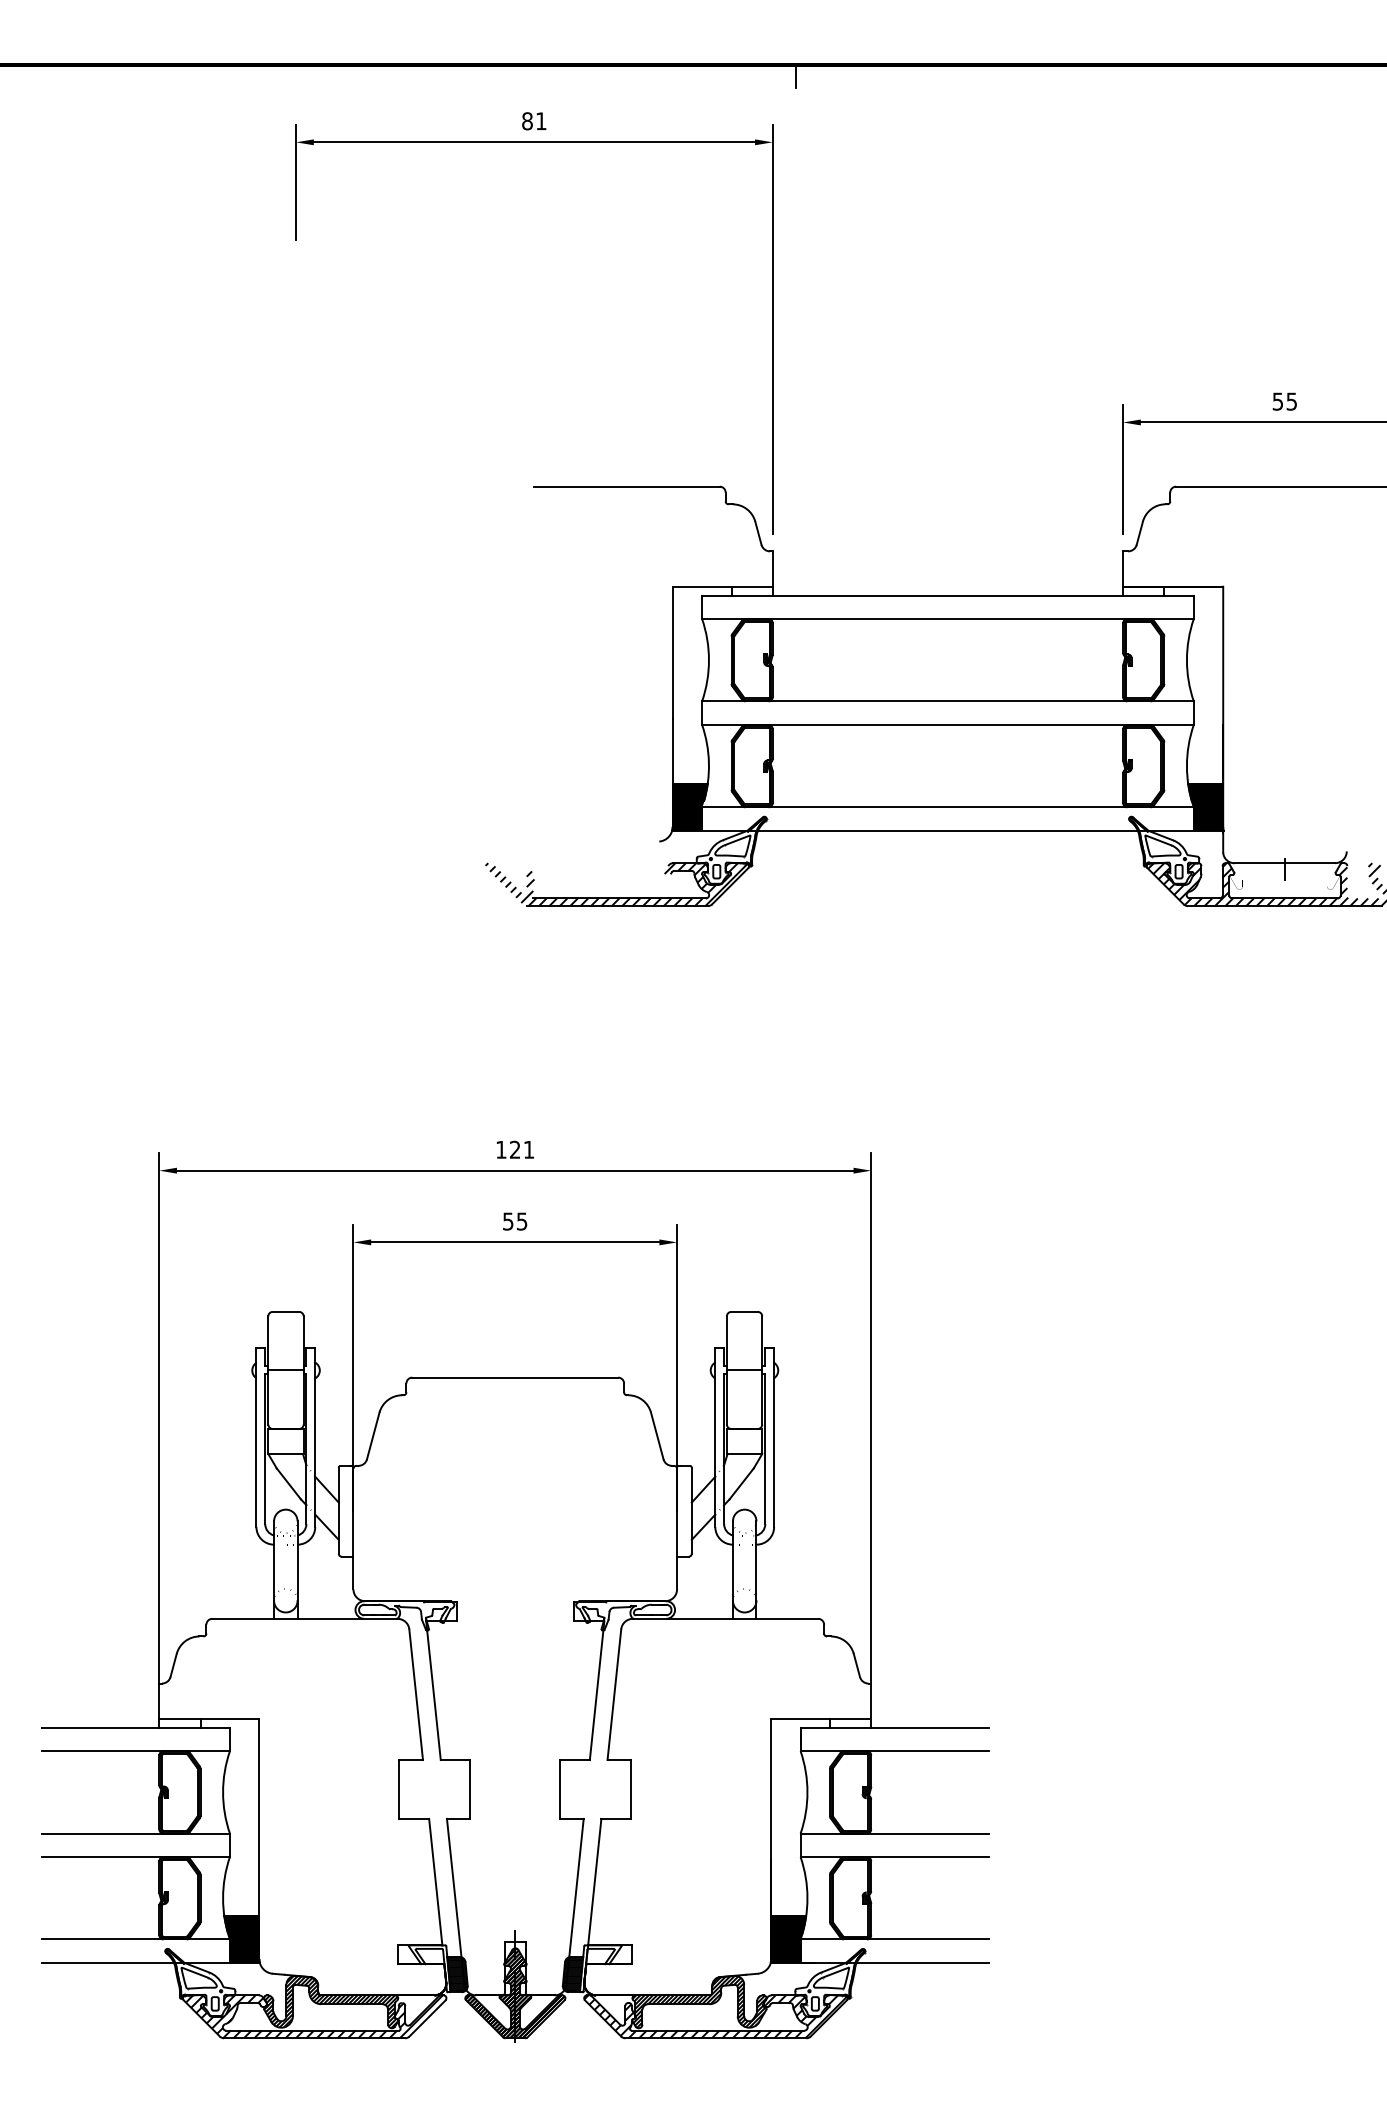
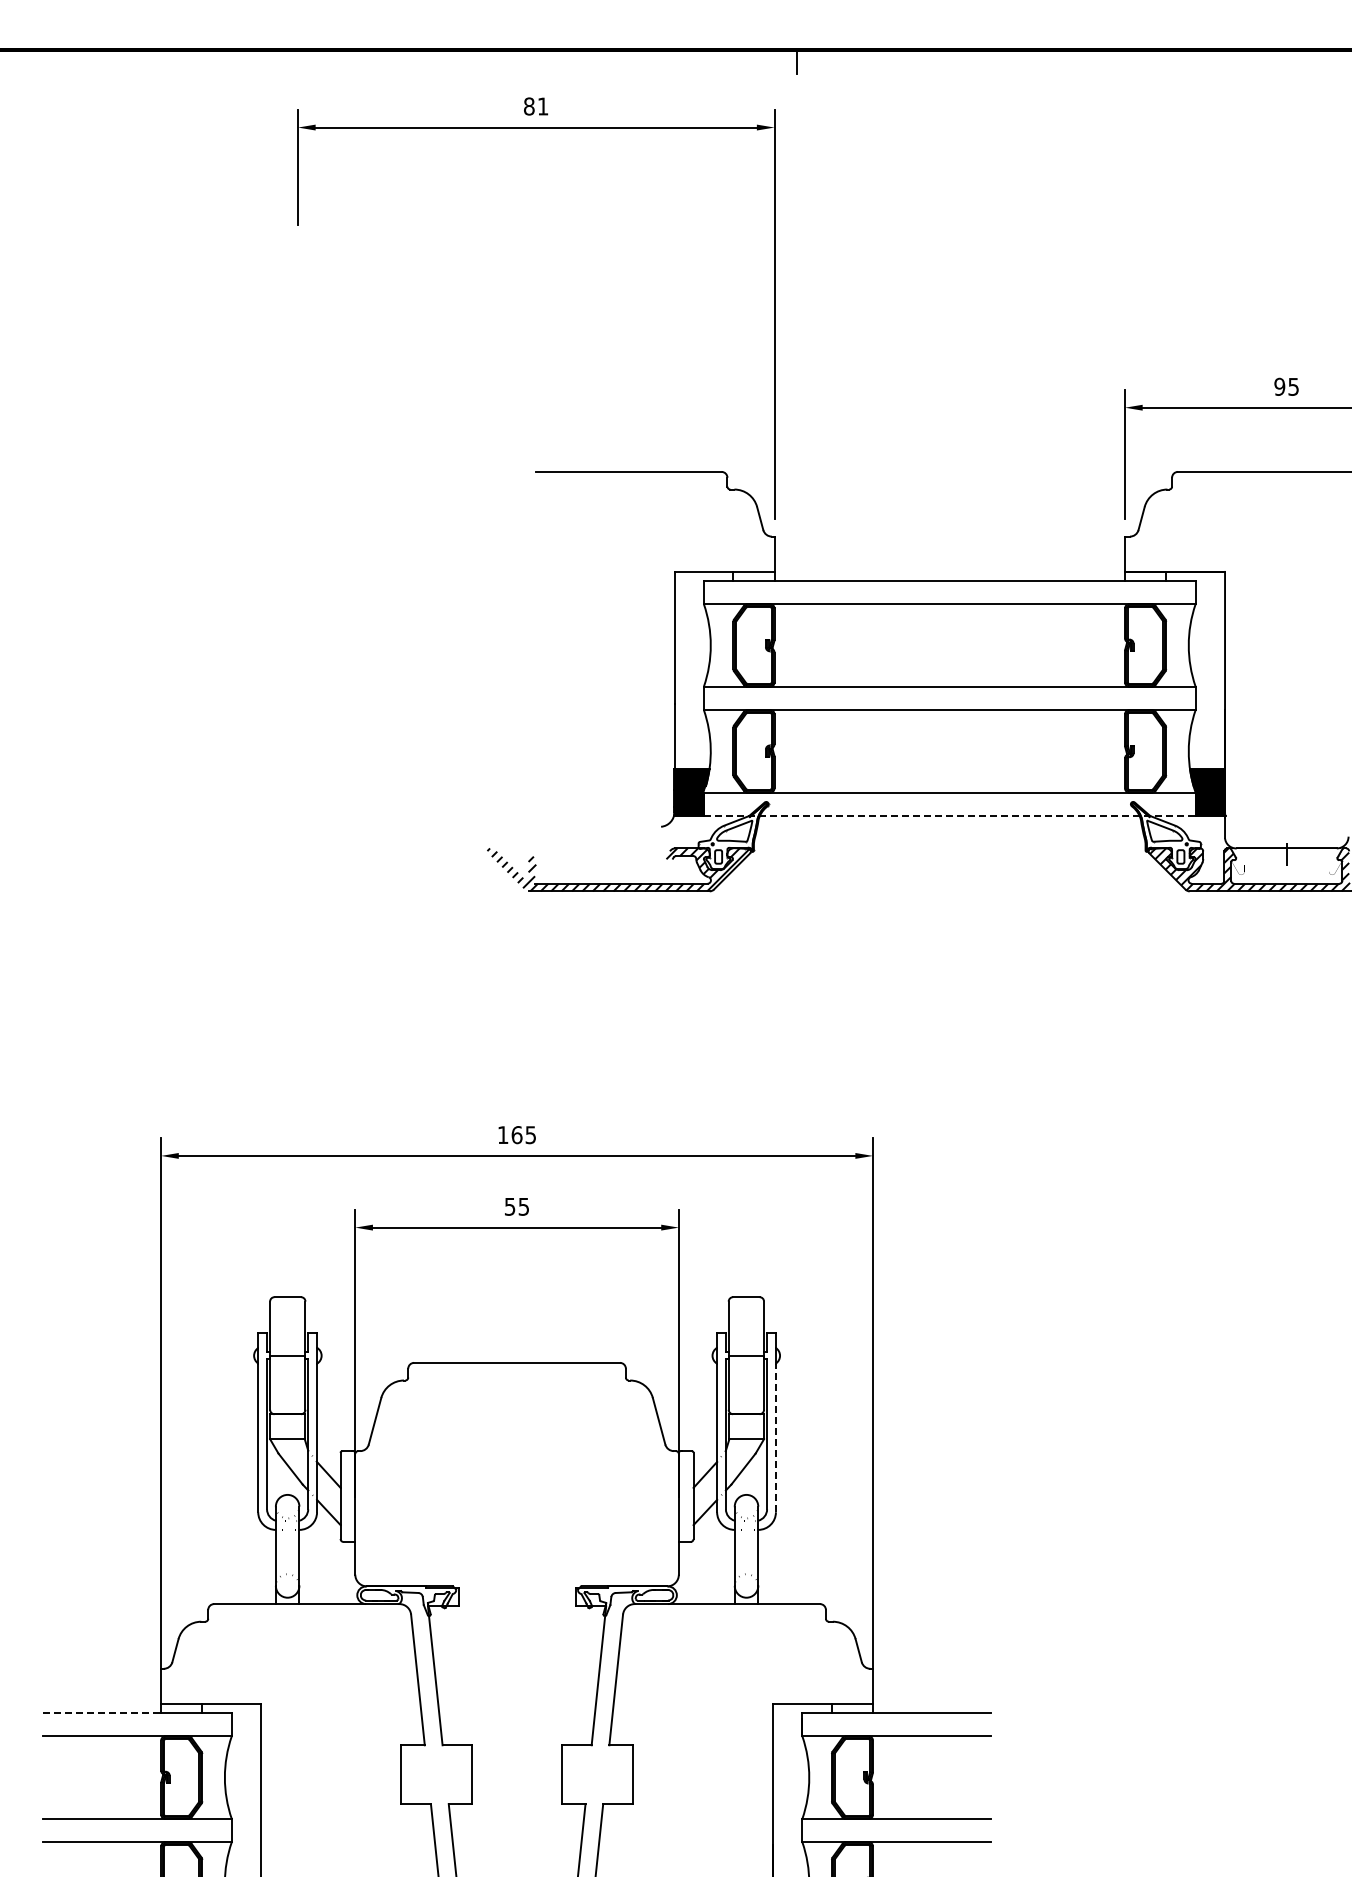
text: (1277, 401) -> (1279, 386), 55 -> 95
line: (947, 830) -> (949, 815), solid -> dashed
text: (521, 1149) -> (523, 1134), 121 -> 165
line: (774, 1452) -> (776, 1437), solid -> dashed
line: (100, 1727) -> (102, 1712), solid -> dashed

